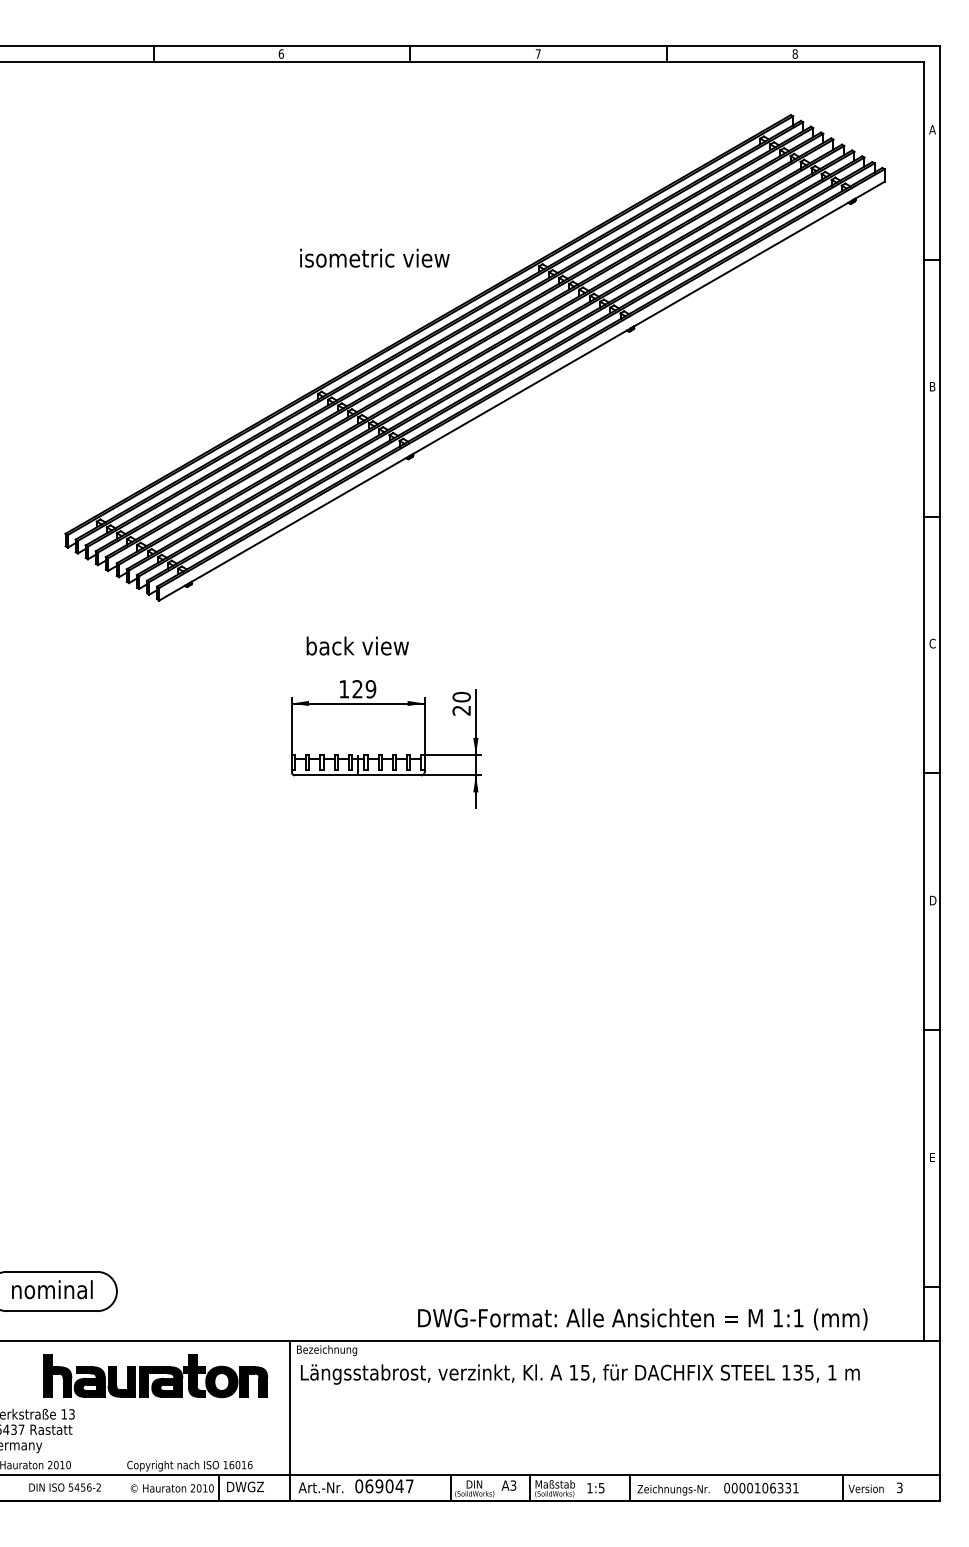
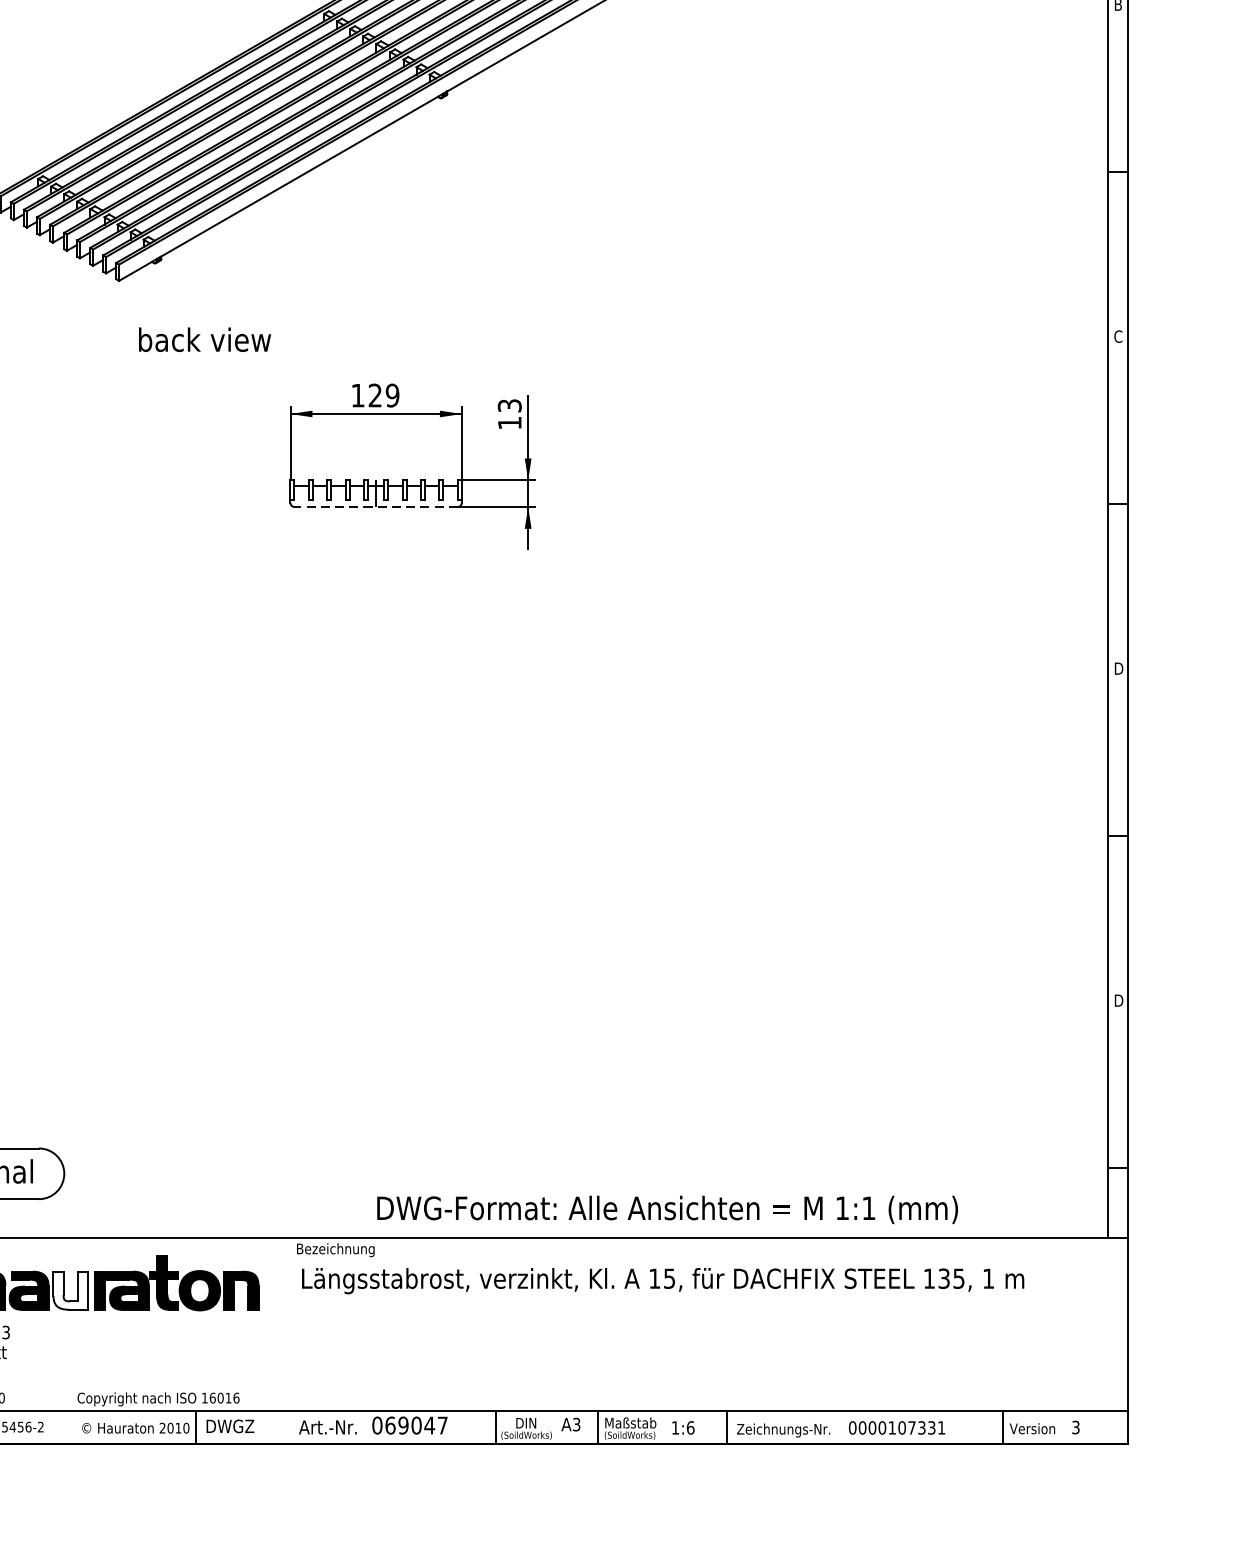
text: (357, 645) -> (204, 339), moved
text: (461, 703) -> (509, 413), 20 -> 13
line: (357, 775) -> (375, 507), solid -> dashed
text: (933, 1157) -> (1119, 1000), E -> D
text: (642, 1319) -> (667, 1209), moved
fill: (121, 1381) -> (70, 1290), removed
line: (289, 1420) -> (287, 1340), removed
text: (601, 1487) -> (690, 1427), 1:5 -> 1:6
text: (772, 1487) -> (911, 1427), 0000106331 -> 0000107331

